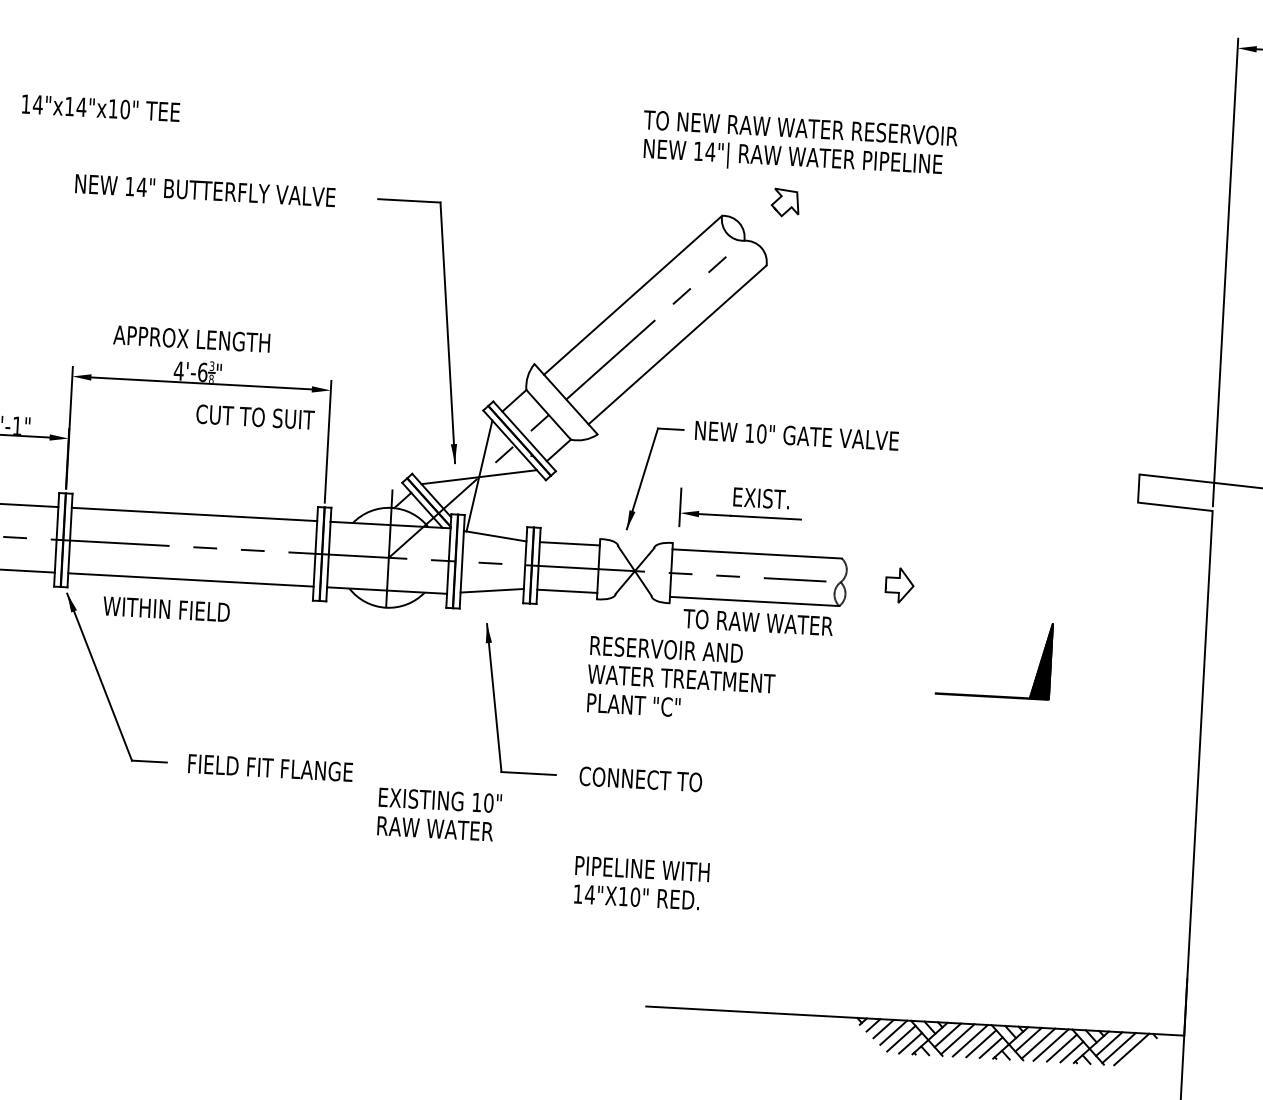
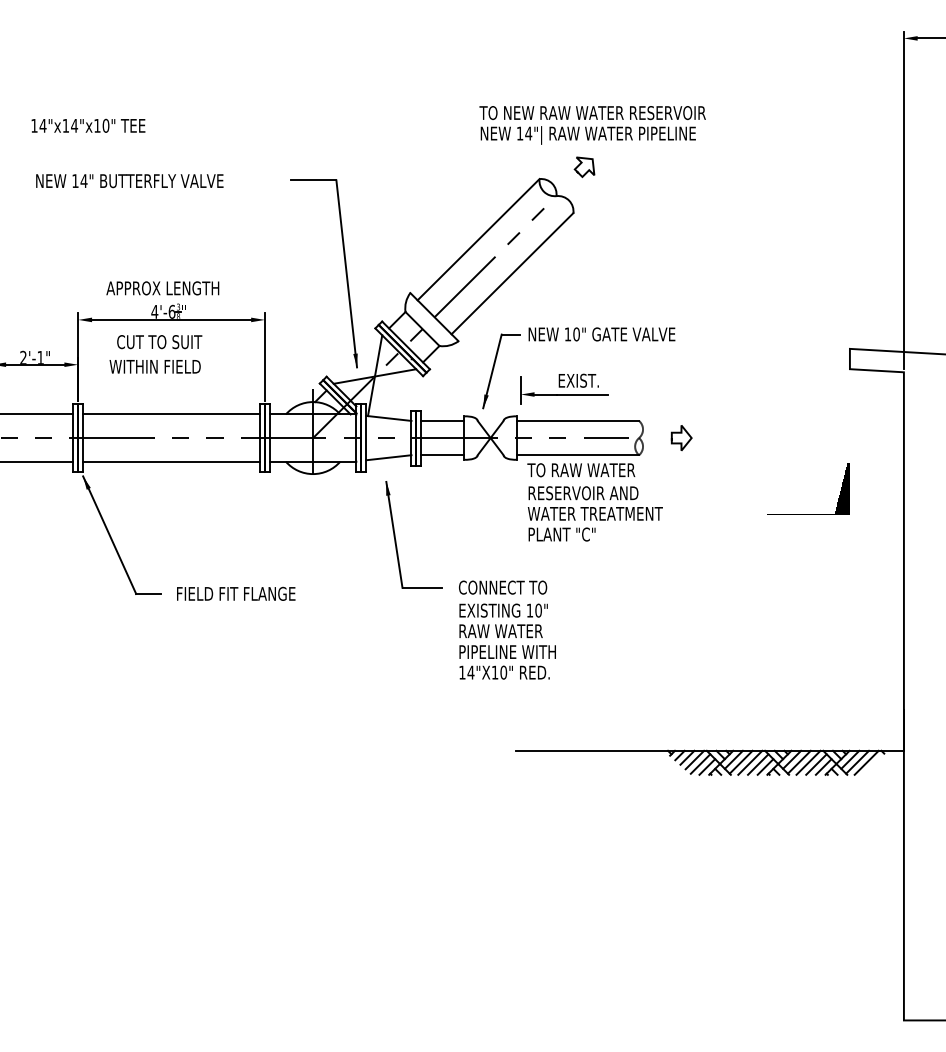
text: (204, 191) -> (129, 181), moved
text: (255, 417) -> (159, 342), moved
text: (165, 608) -> (154, 366), moved
text: (680, 678) -> (594, 513), moved
part: (992, 696) -> (808, 514), moved
text: (439, 814) -> (503, 620), moved

